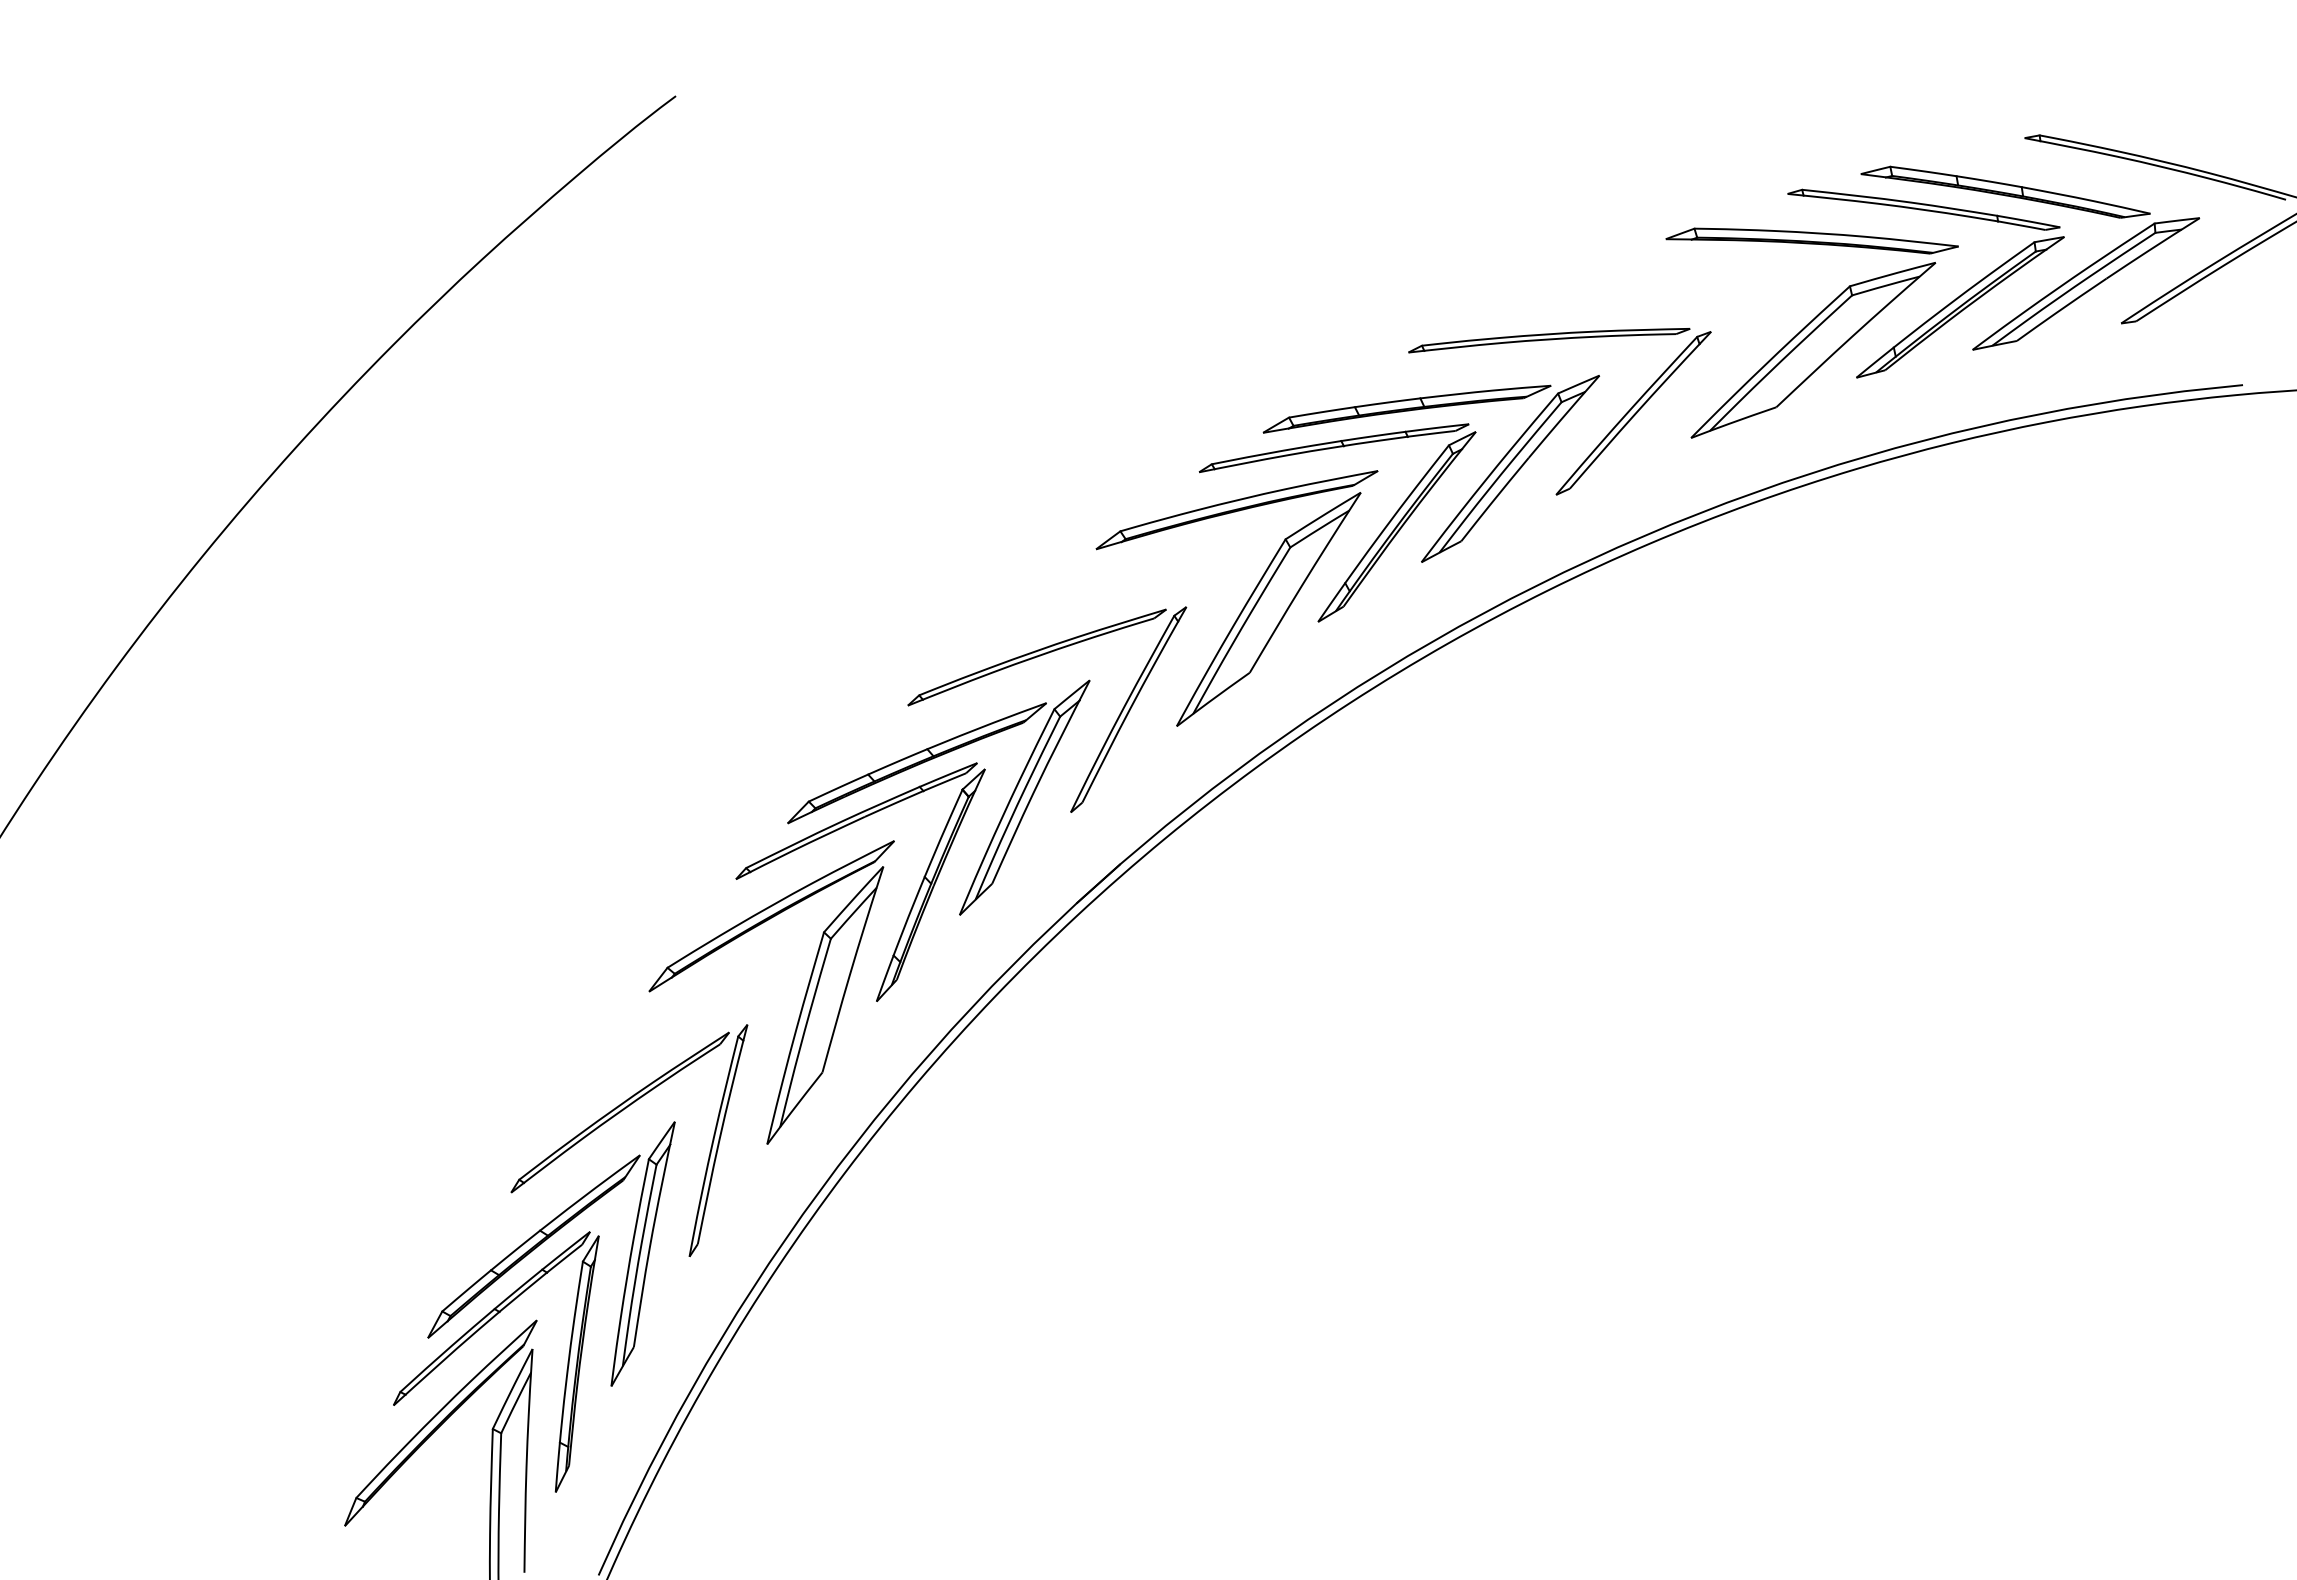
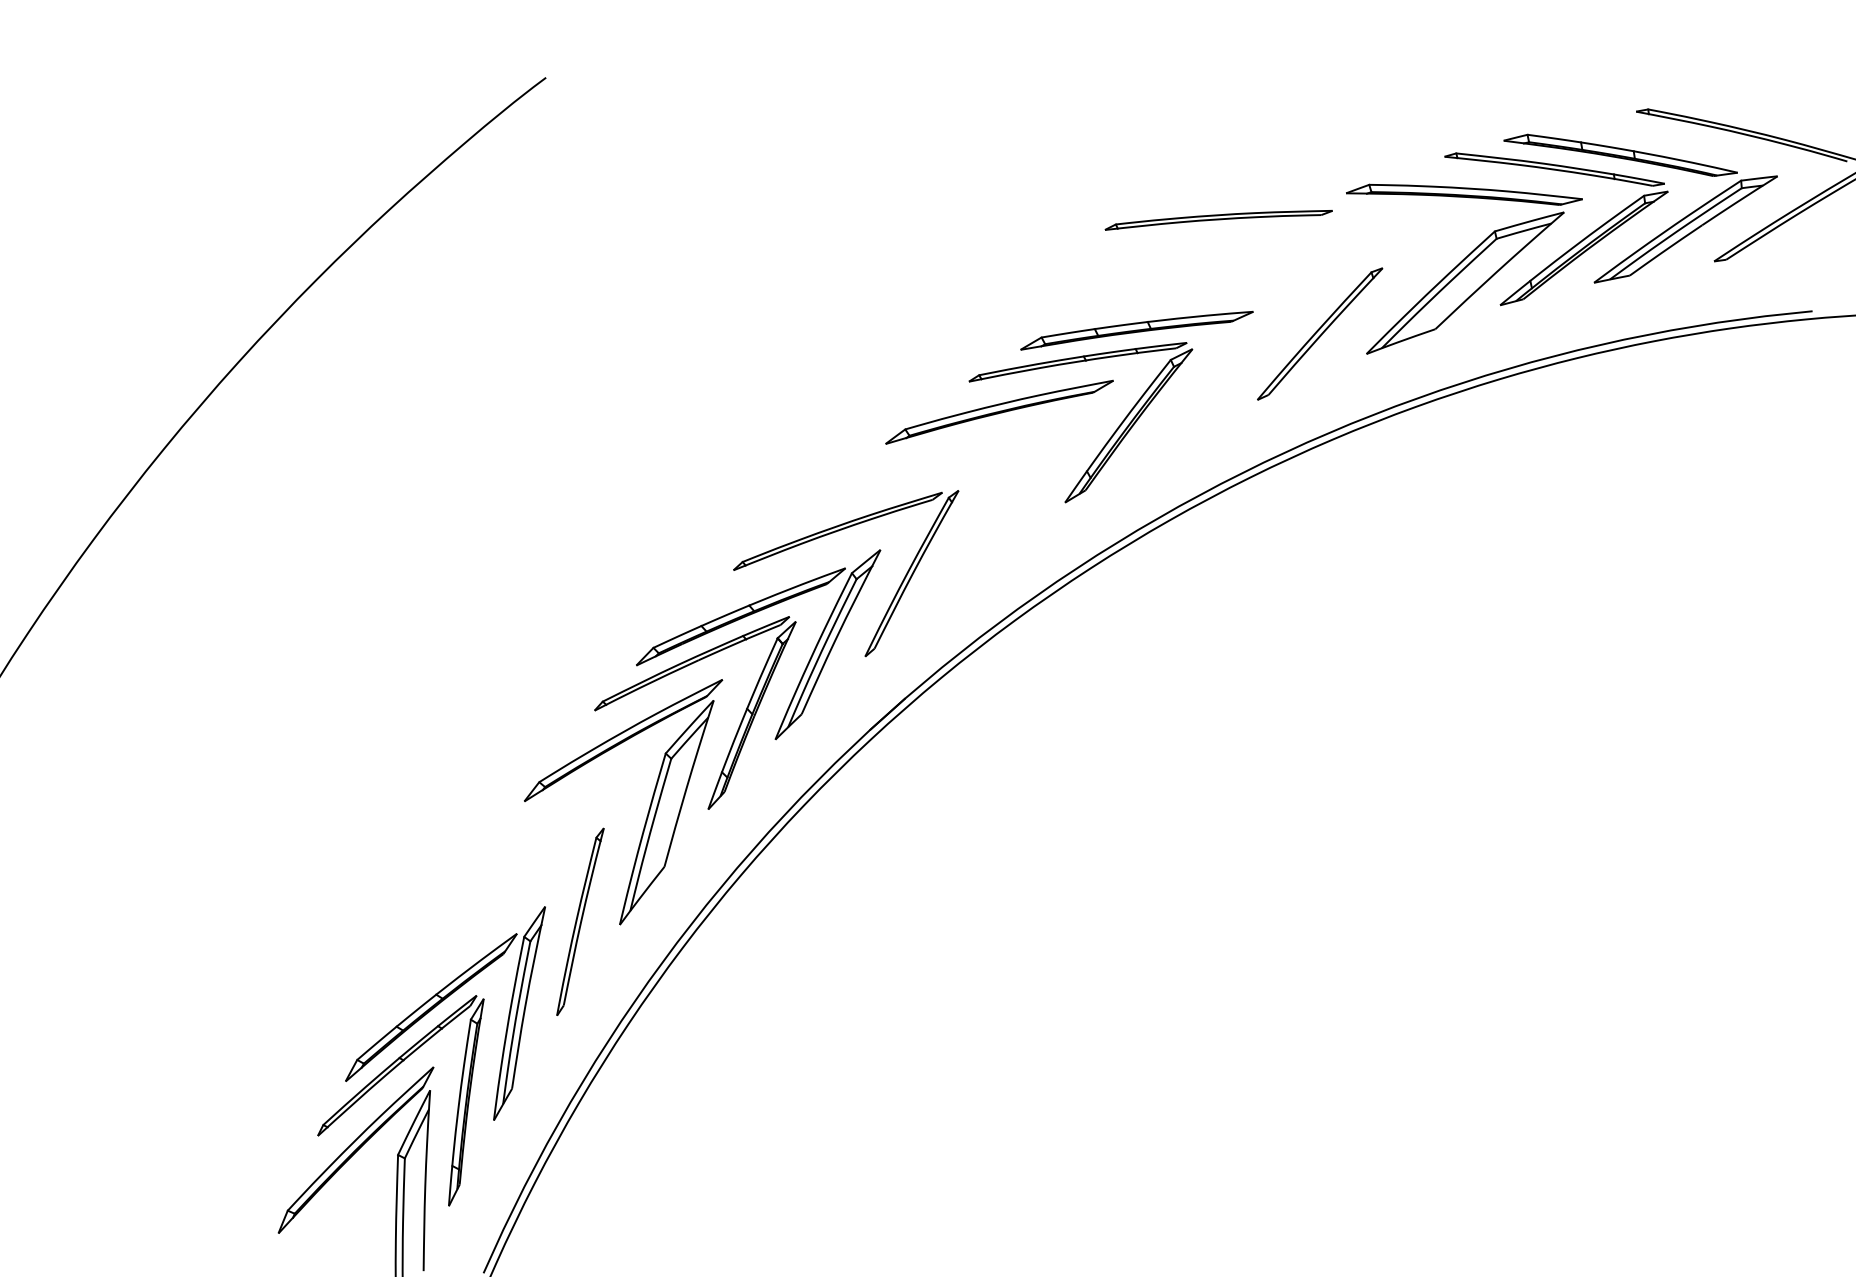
part: (1549, 340) -> (1218, 220), moved
part: (1510, 468) -> (1220, 378), removed
part: (1268, 609) -> (1024, 492), removed
part: (619, 1112) -> (500, 899), removed

